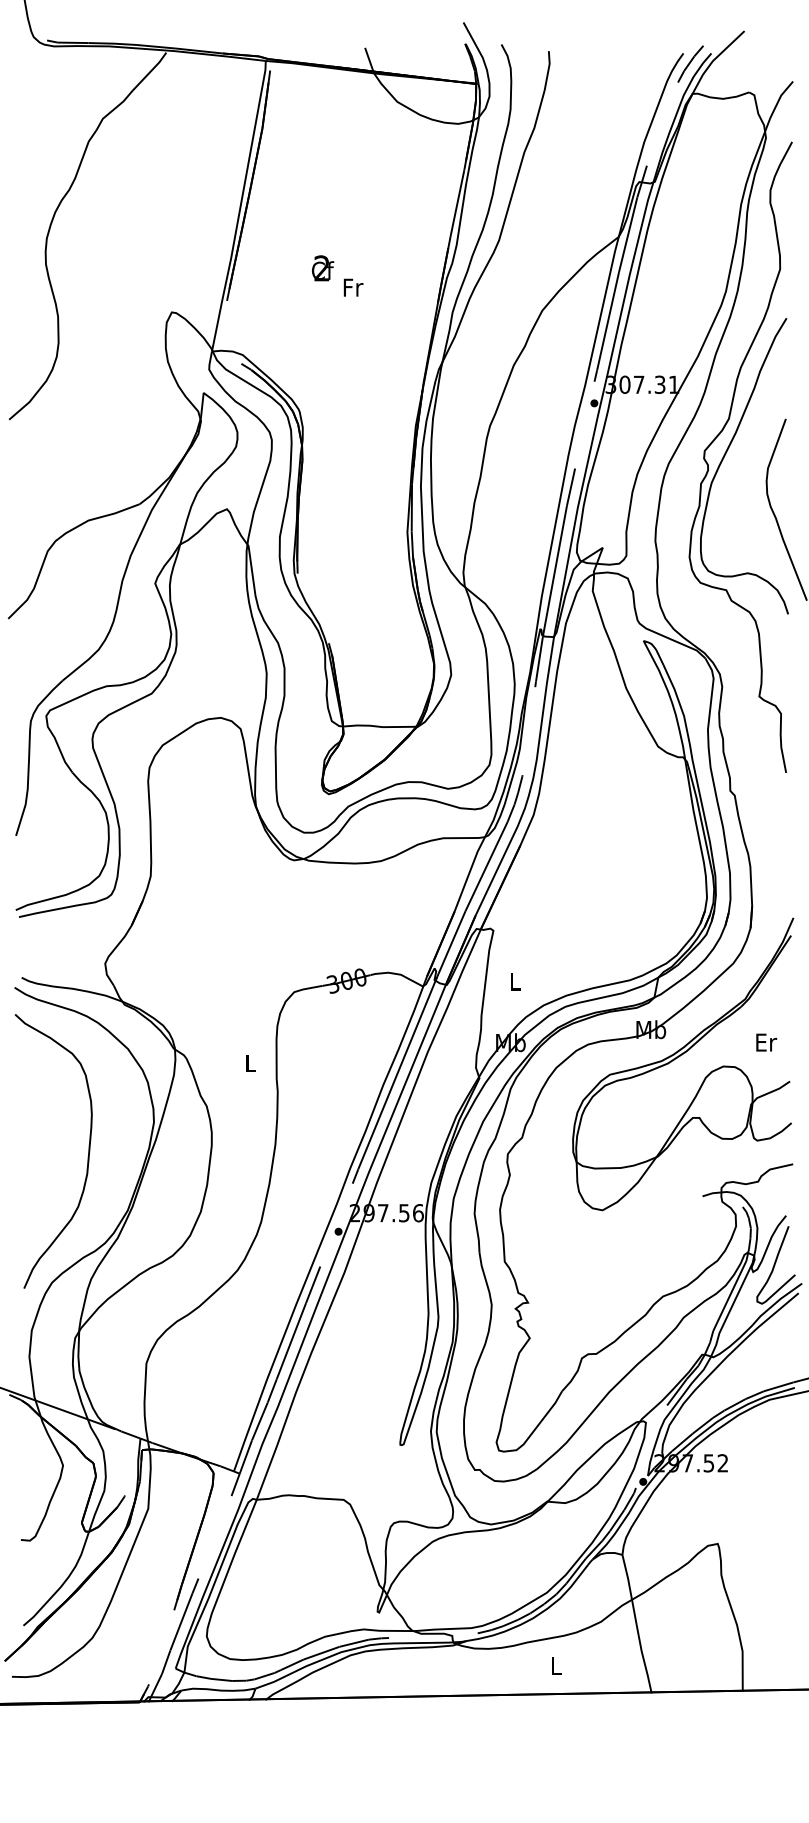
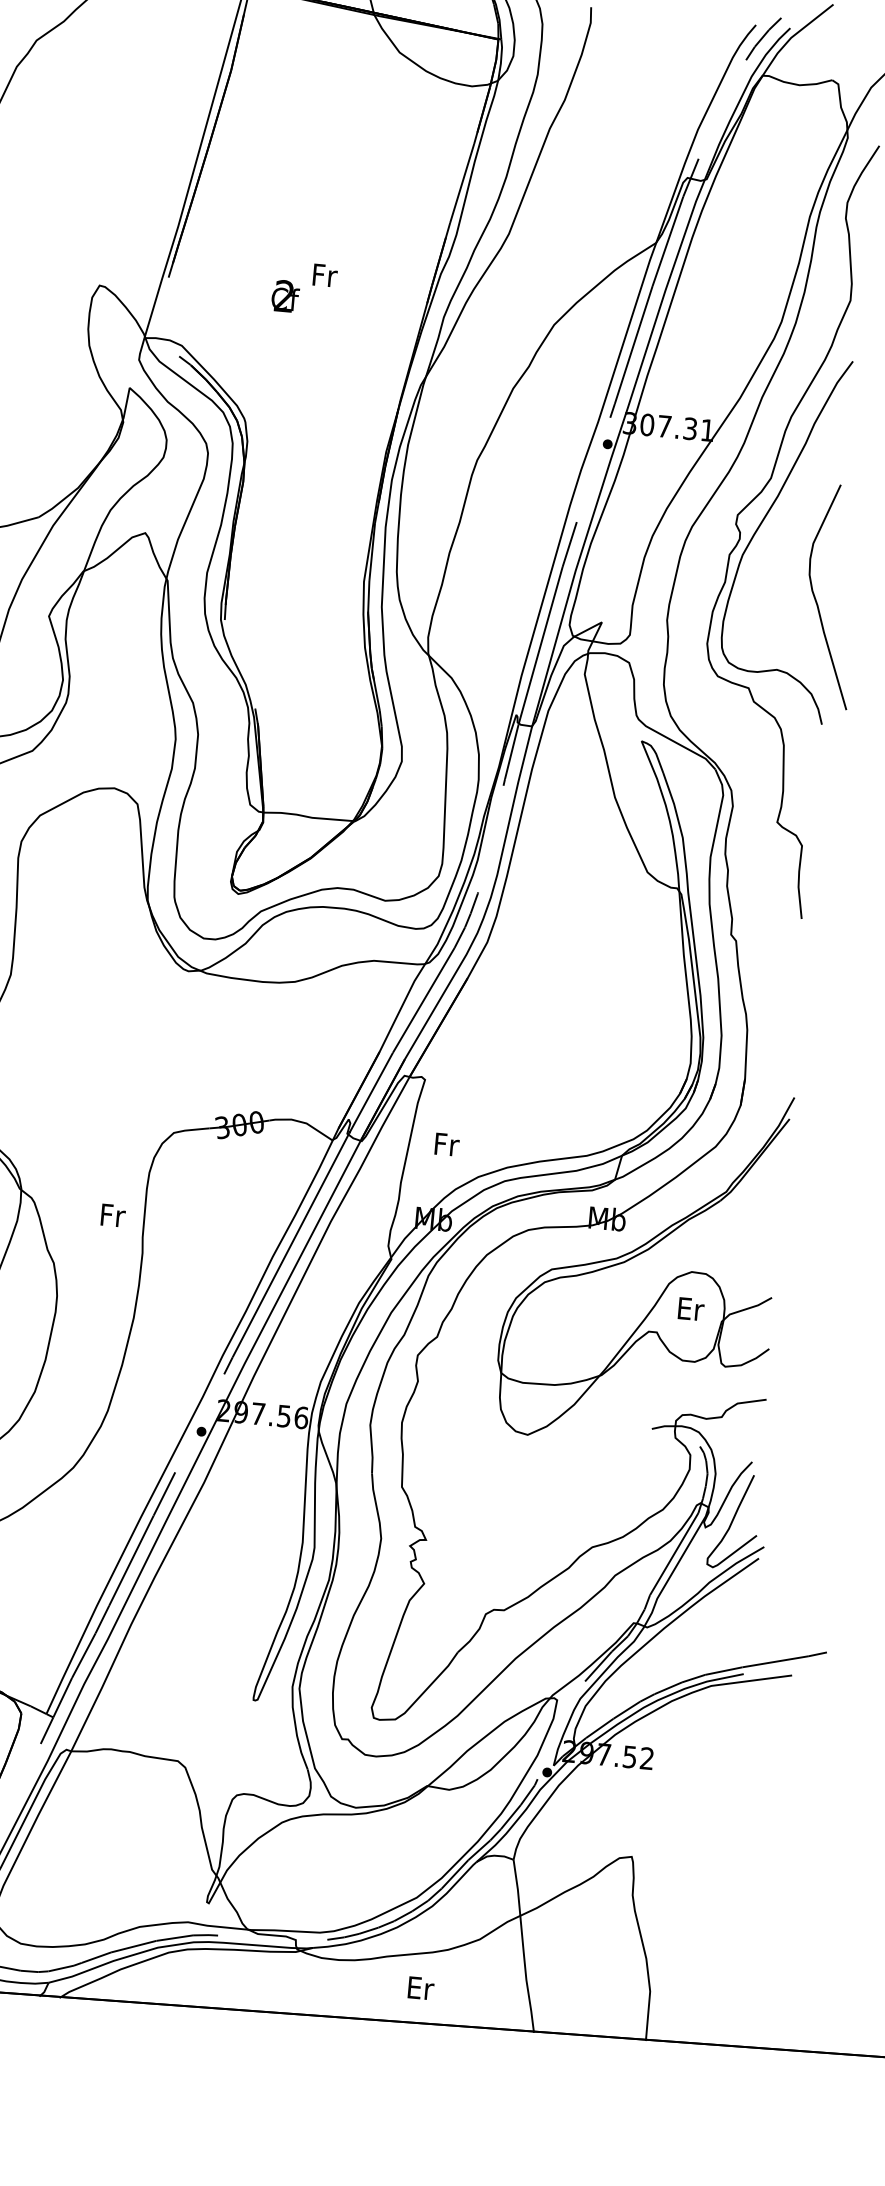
text: (323, 268) -> (286, 296), moved
text: (515, 981) -> (446, 1144), L -> Fr
text: (766, 1042) -> (691, 1309), moved
text: (251, 1063) -> (113, 1215), L -> Fr
text: (556, 1665) -> (420, 1988), L -> Er

